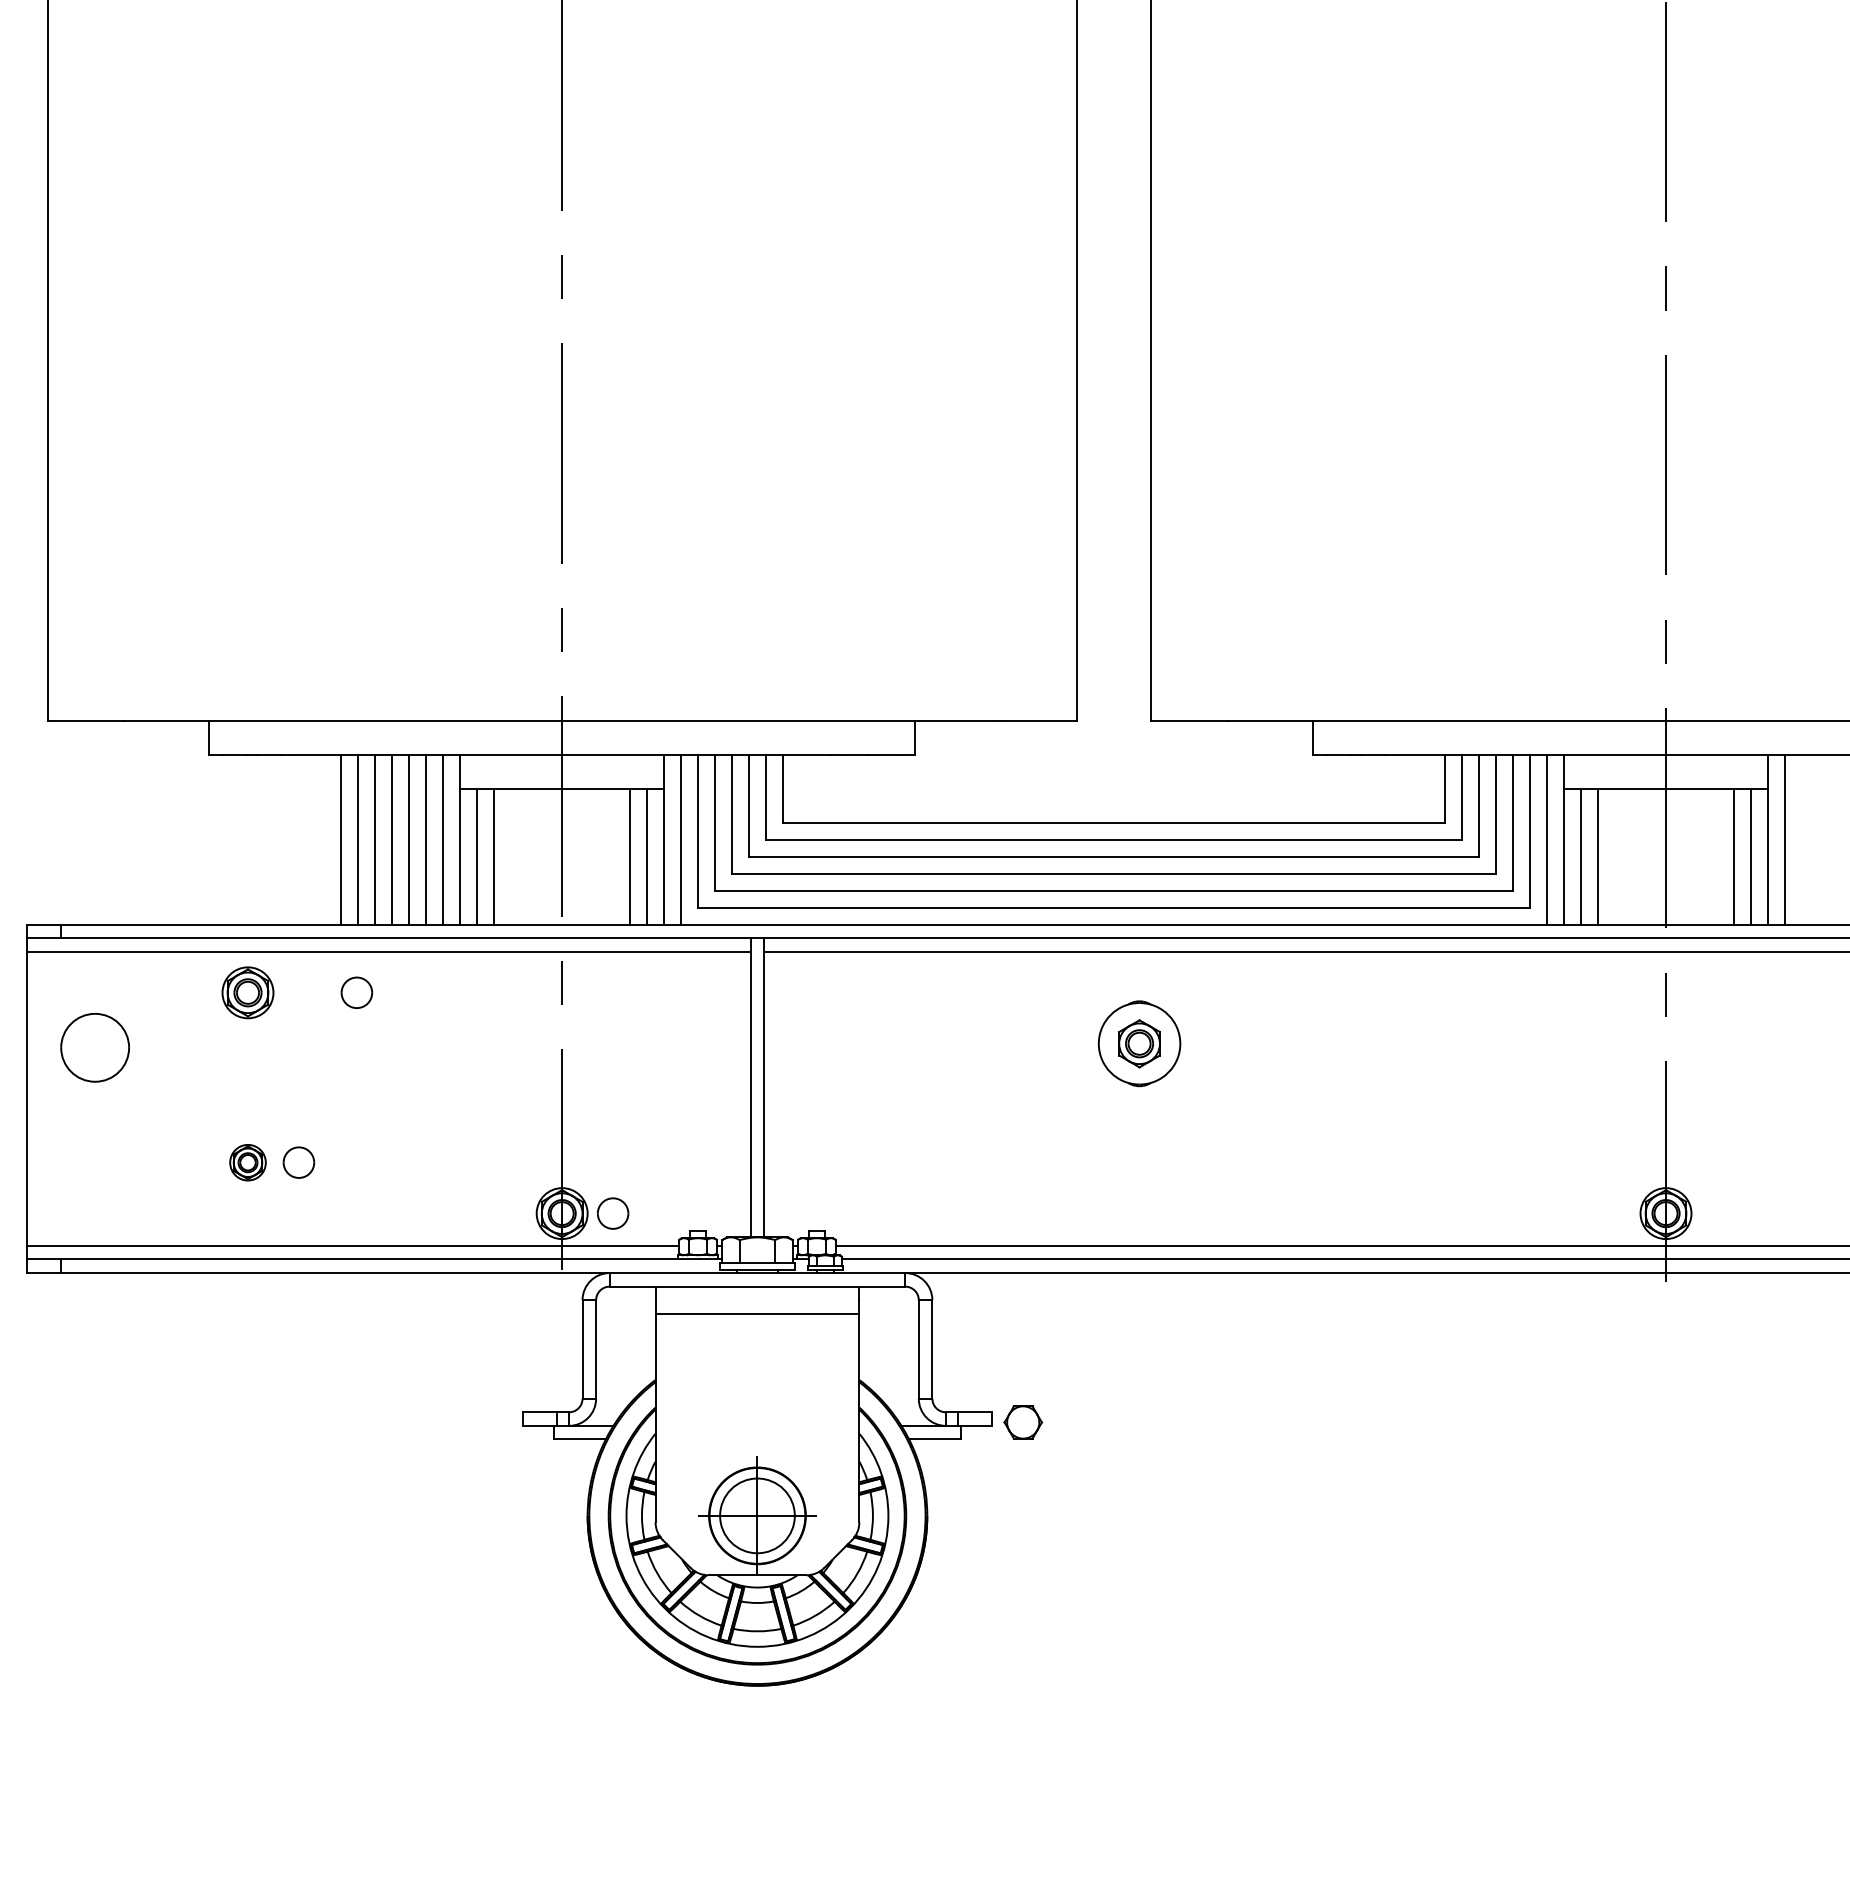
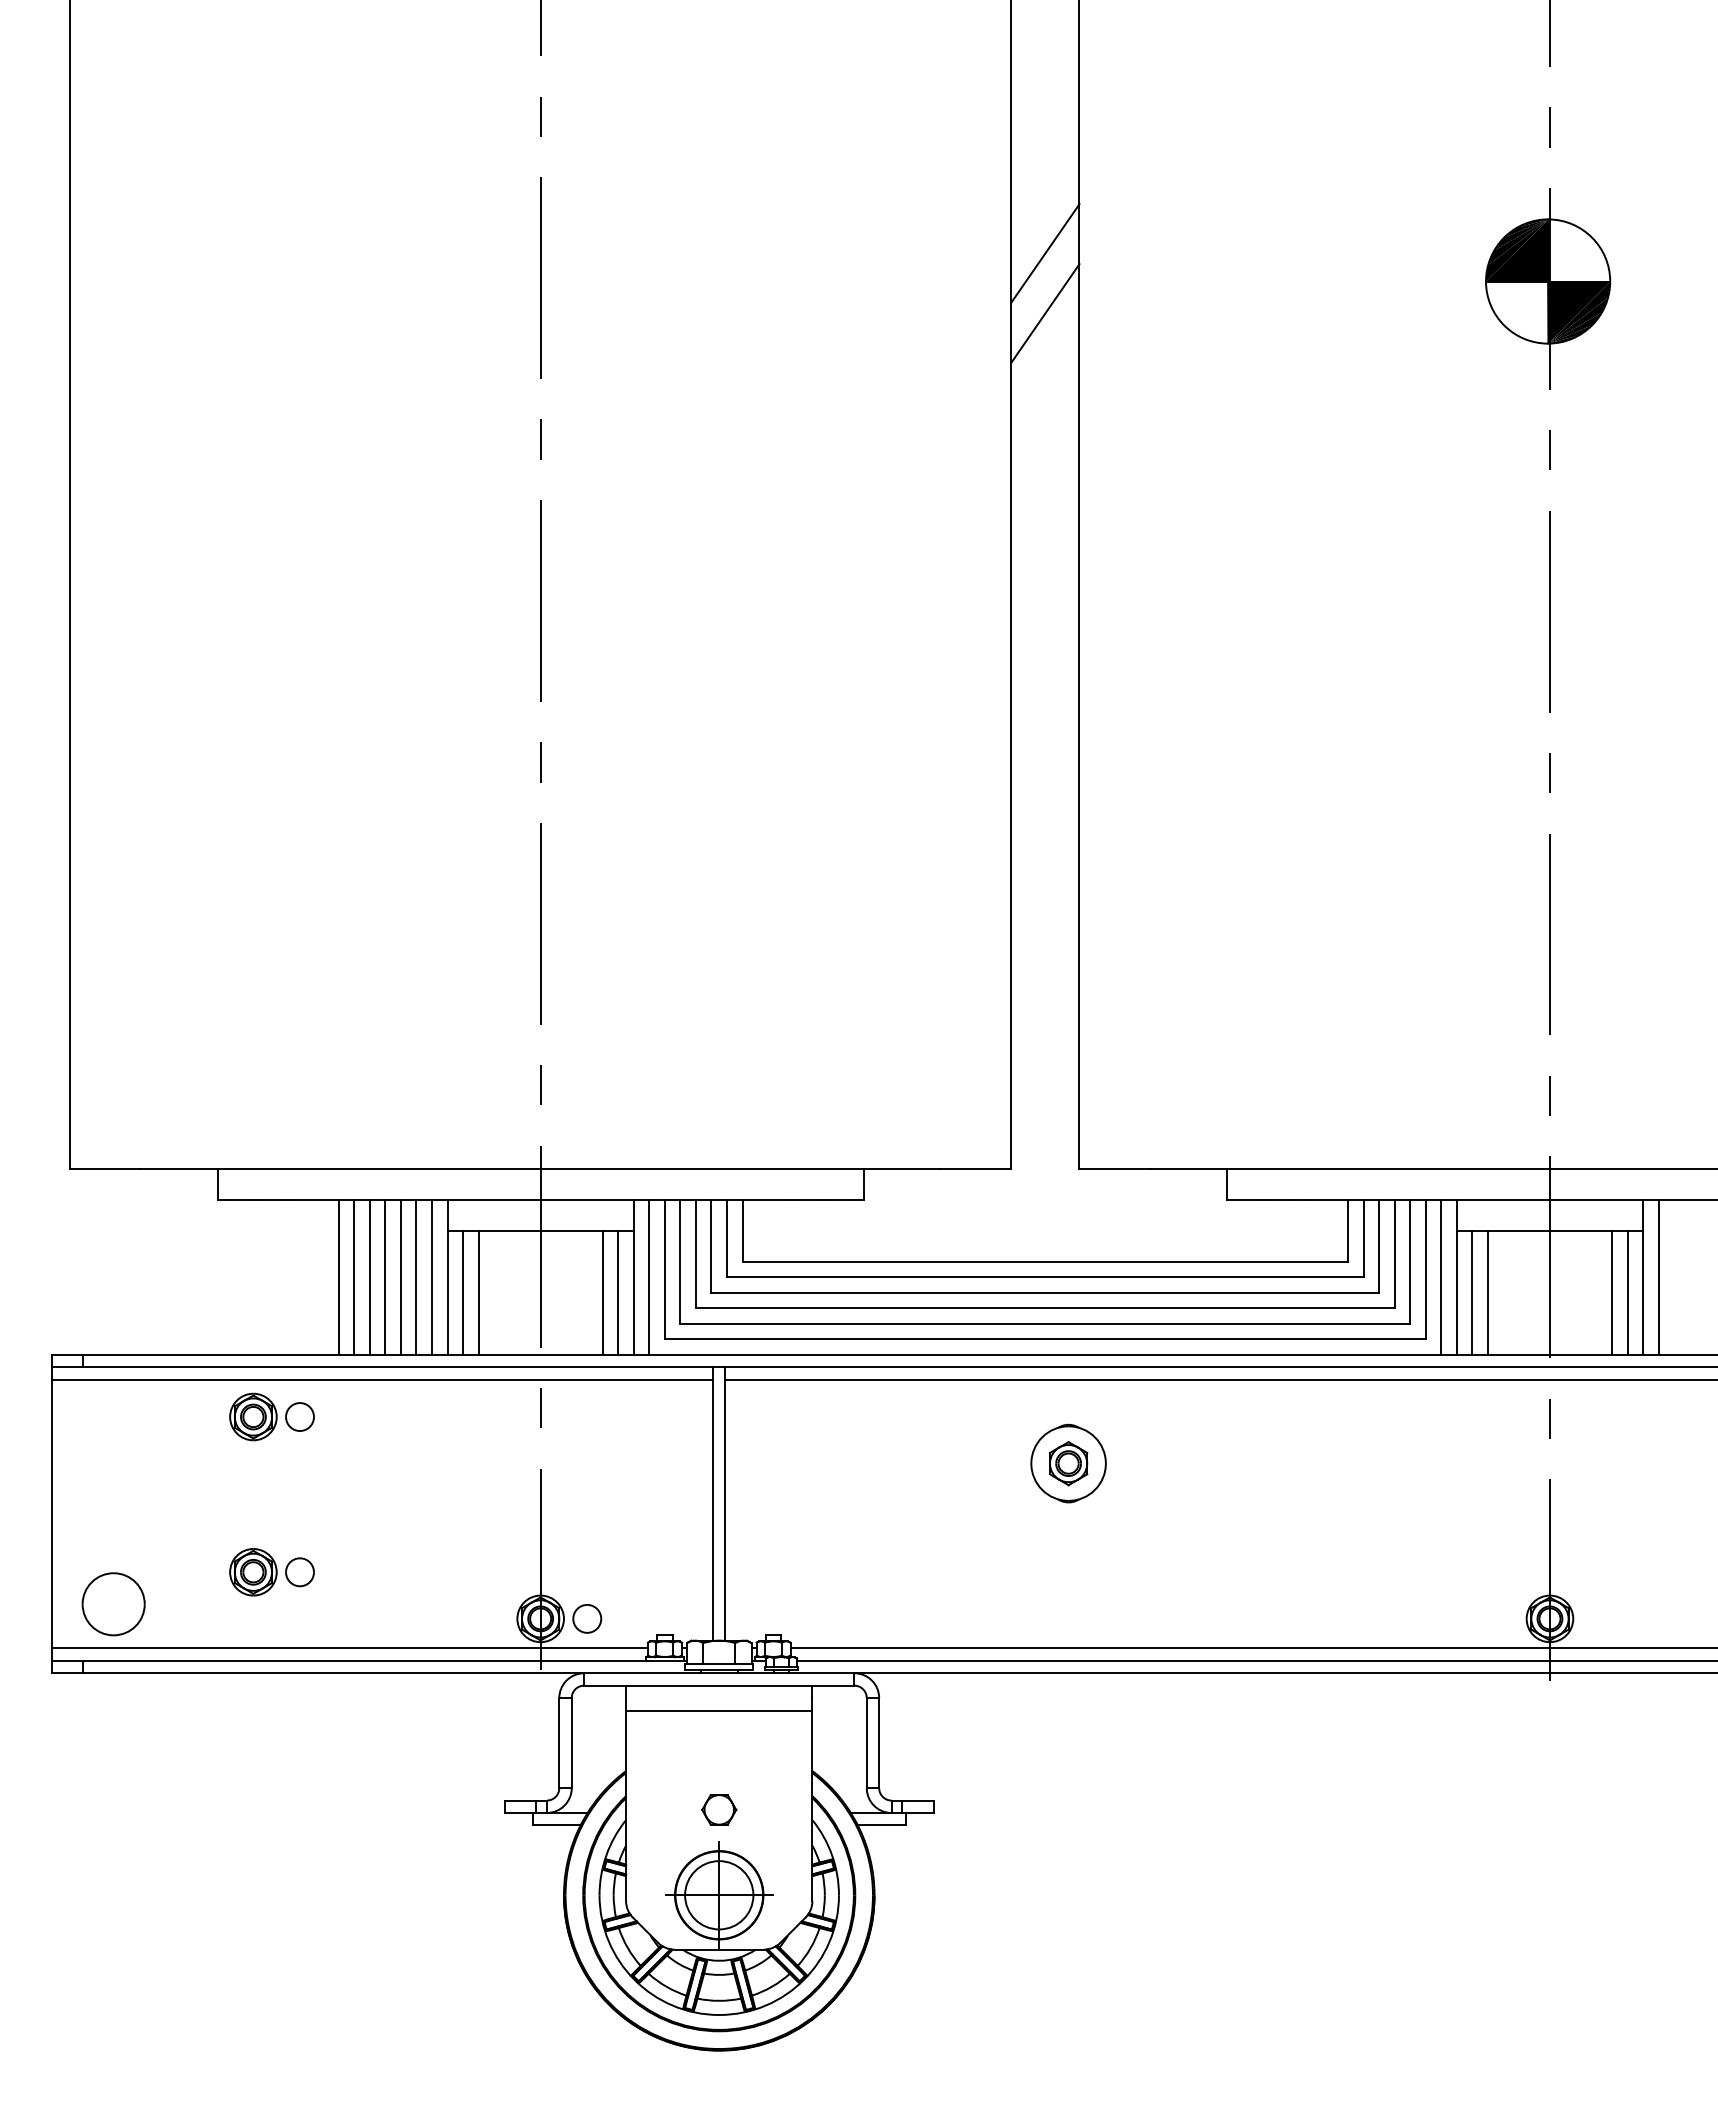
part: (356, 992) -> (299, 1416), moved
part: (94, 1048) -> (113, 1604), moved
part: (248, 1162) -> (253, 1572), size x1.43
part: (1023, 1422) -> (719, 1809), moved

